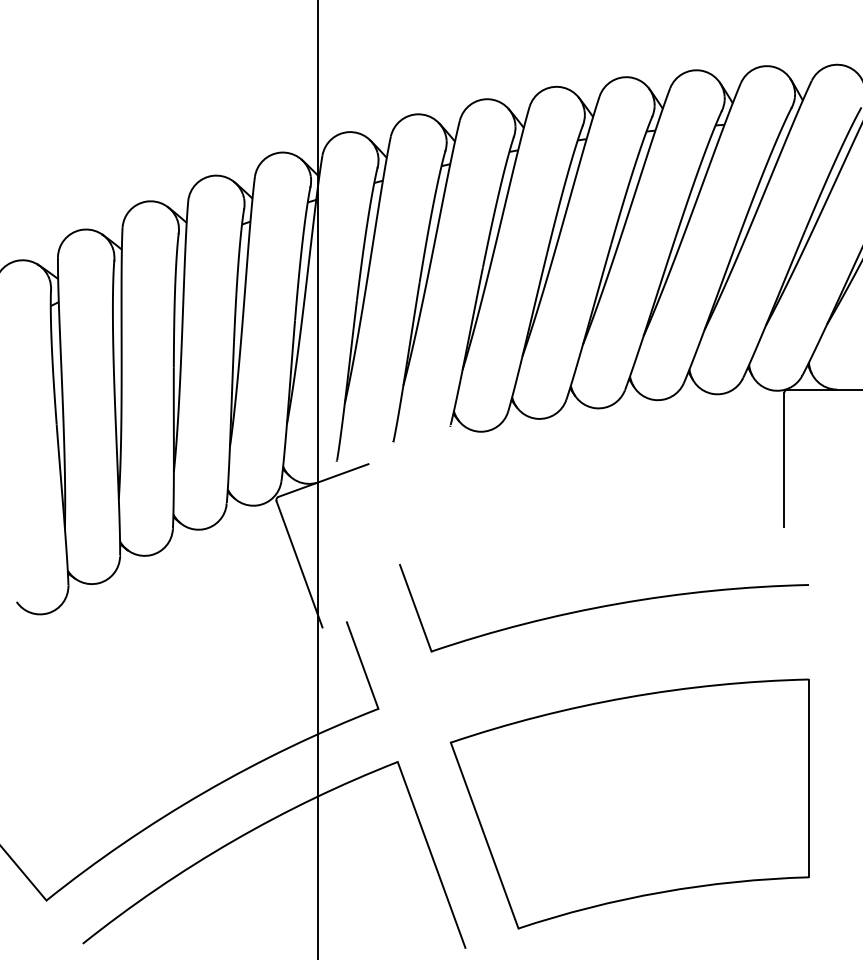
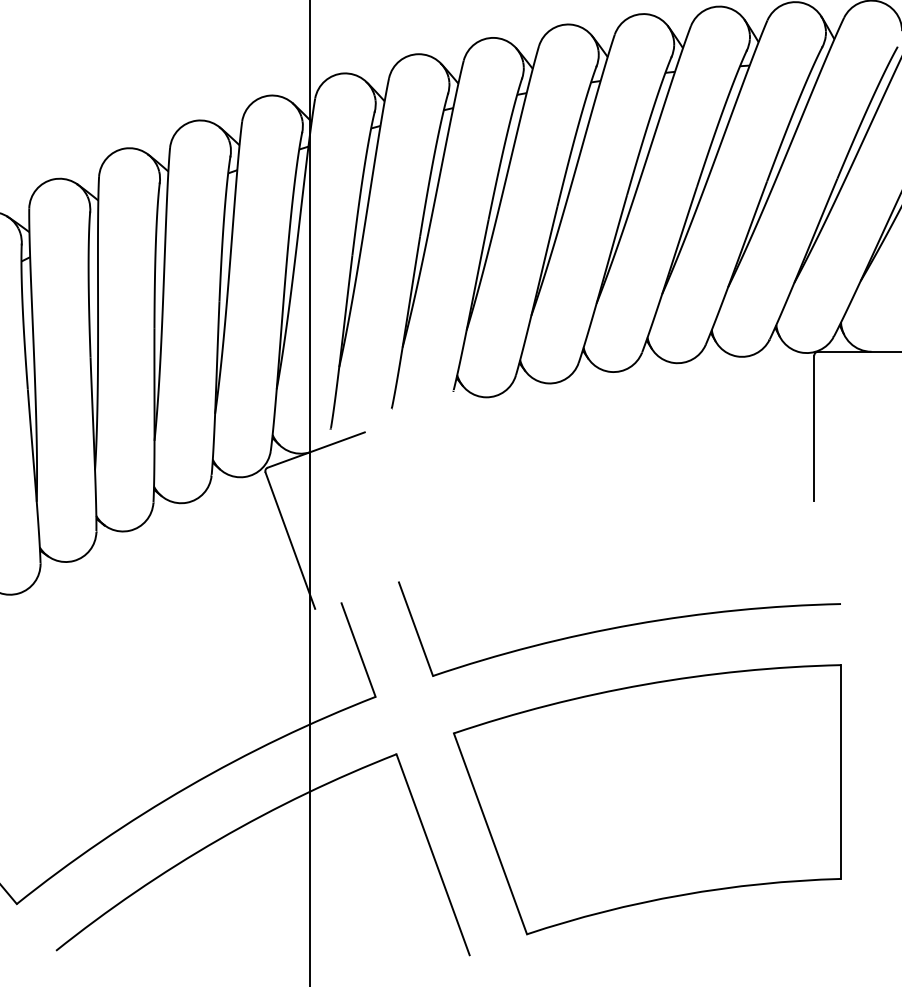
part: (603, 608) -> (618, 629), moved

